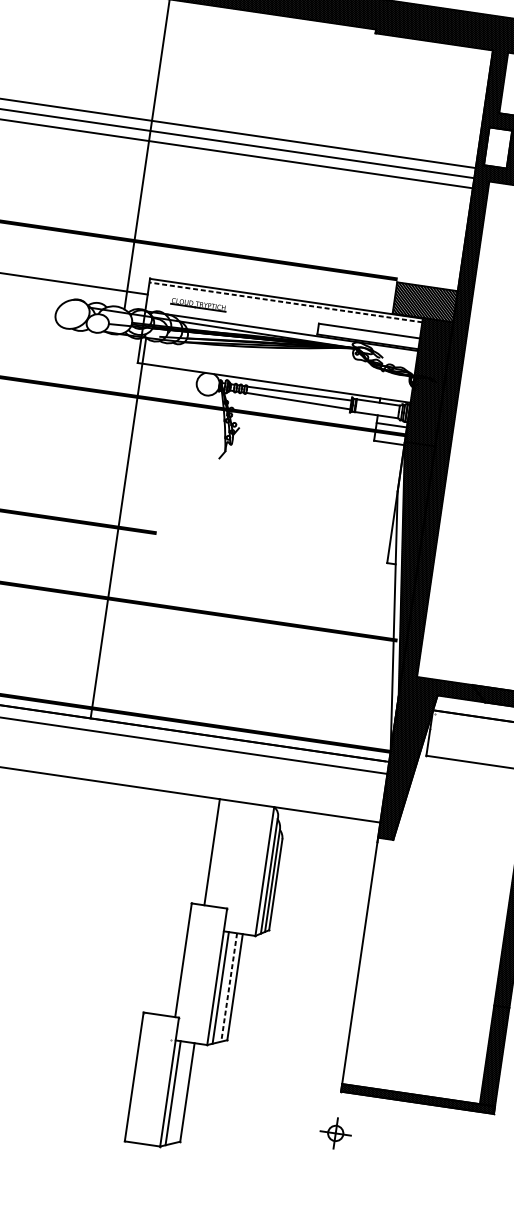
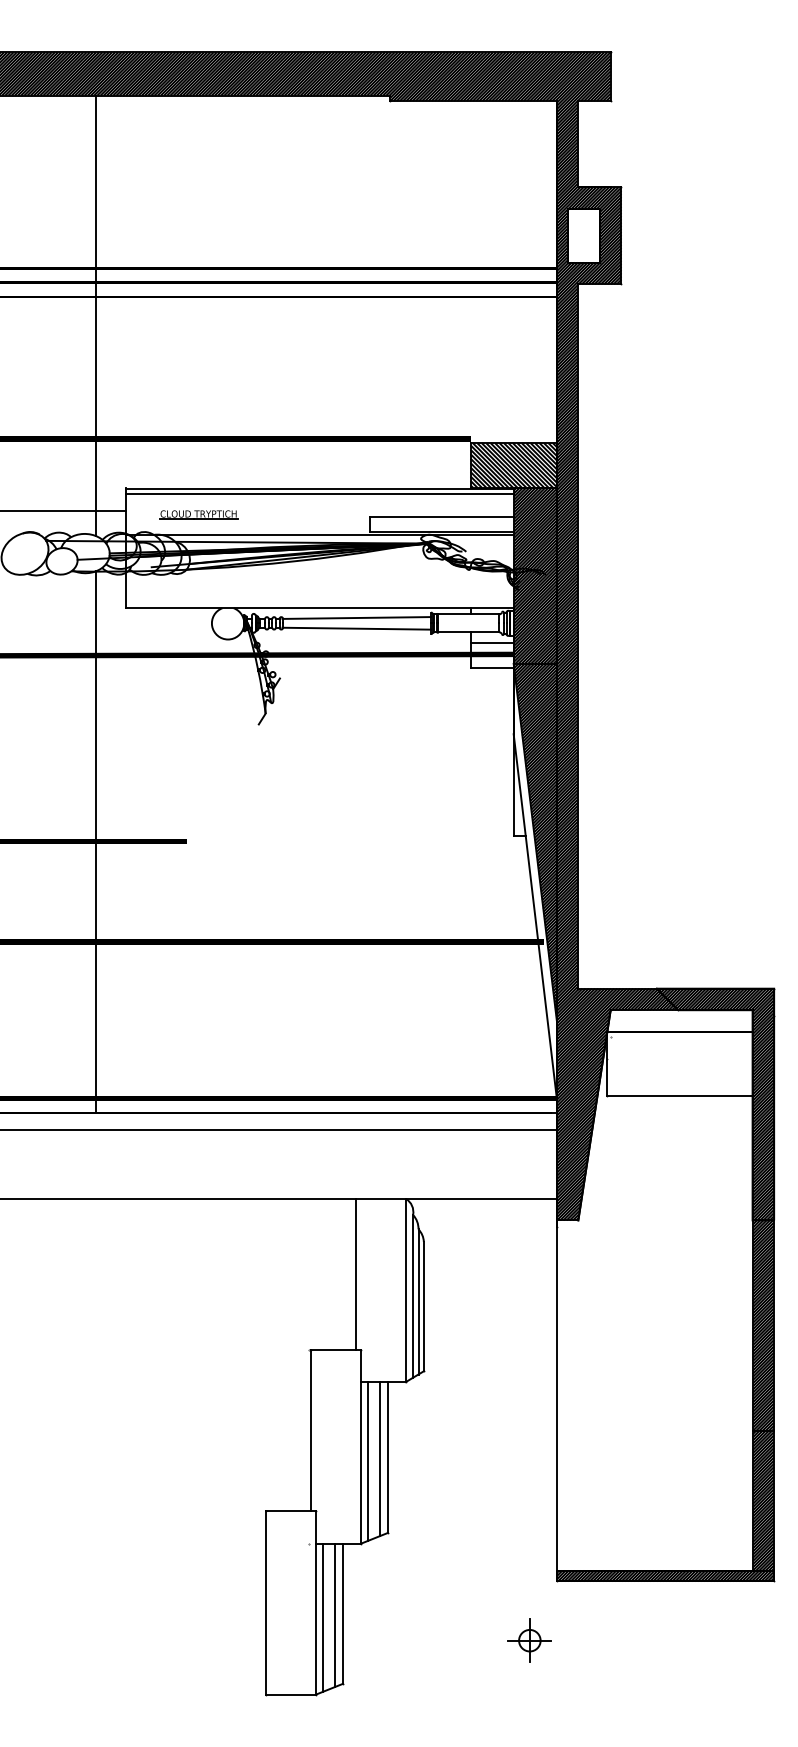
line: (285, 302) -> (319, 493), dashed -> solid
line: (118, 527) -> (96, 841), moved
line: (212, 851) -> (355, 1273), moved
line: (228, 987) -> (379, 1459), dashed -> solid
line: (181, 1092) -> (334, 1615), added
part: (335, 1133) -> (529, 1640), moved

